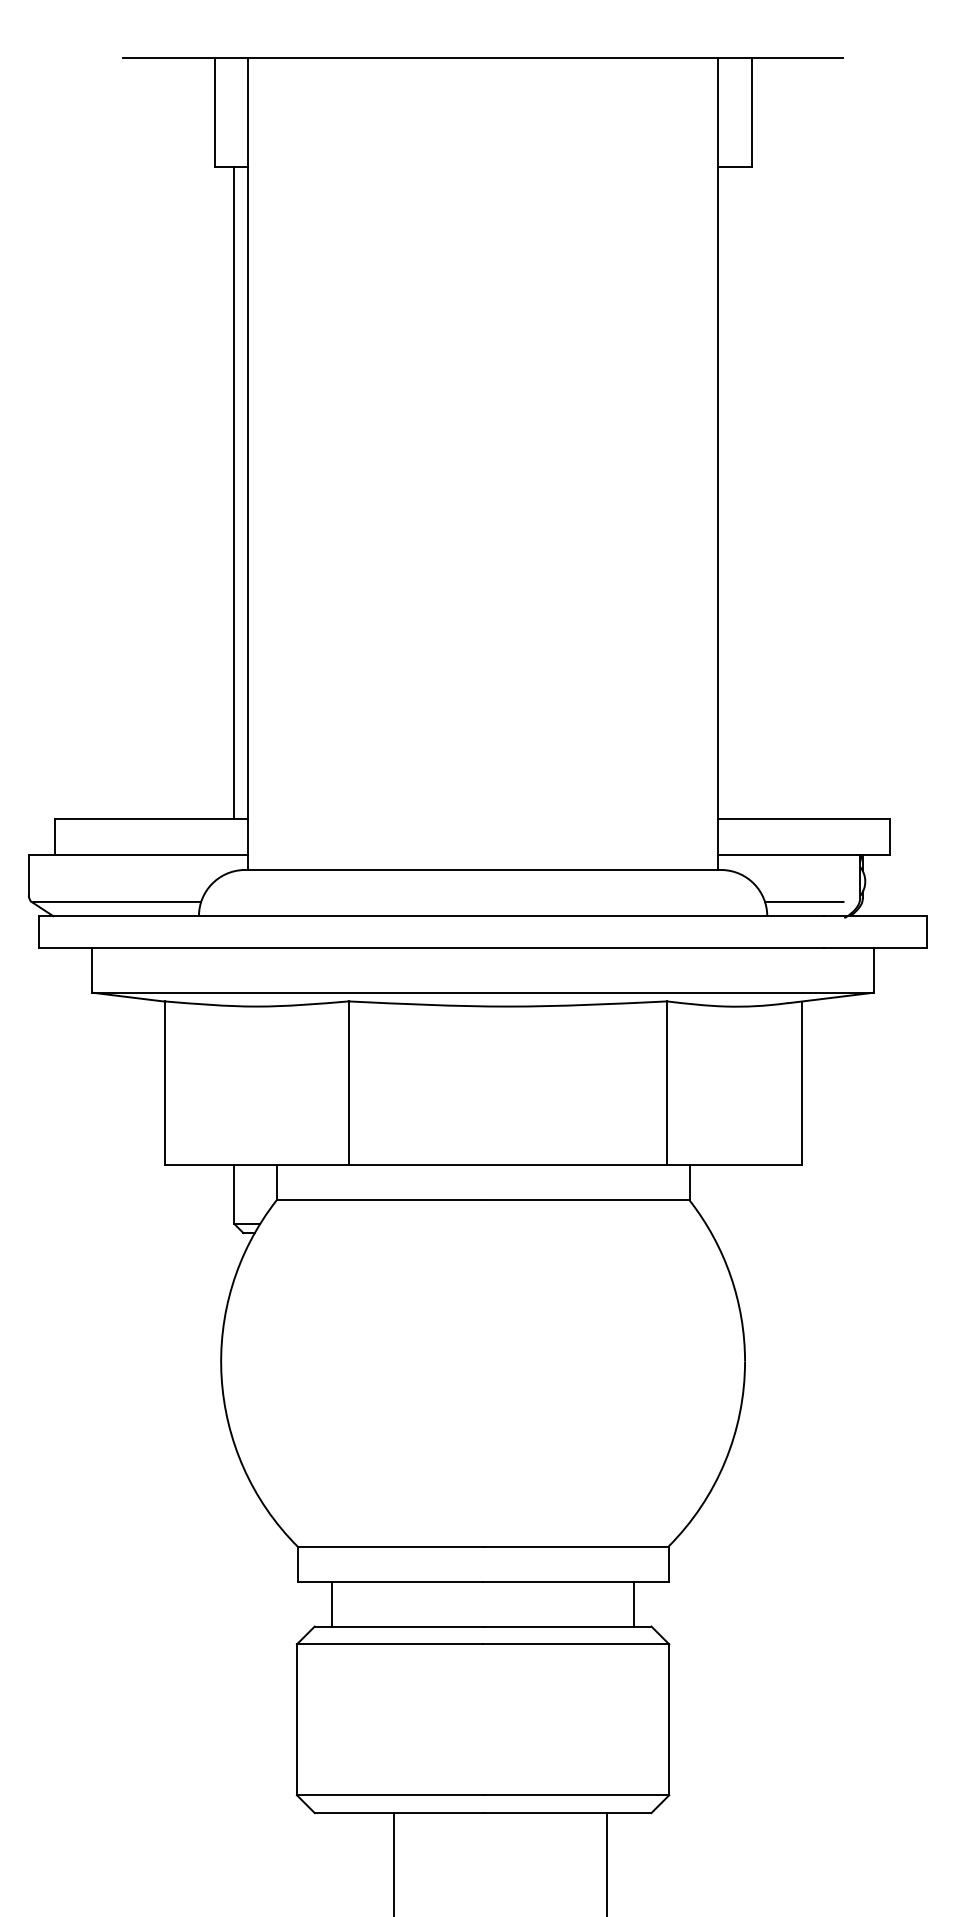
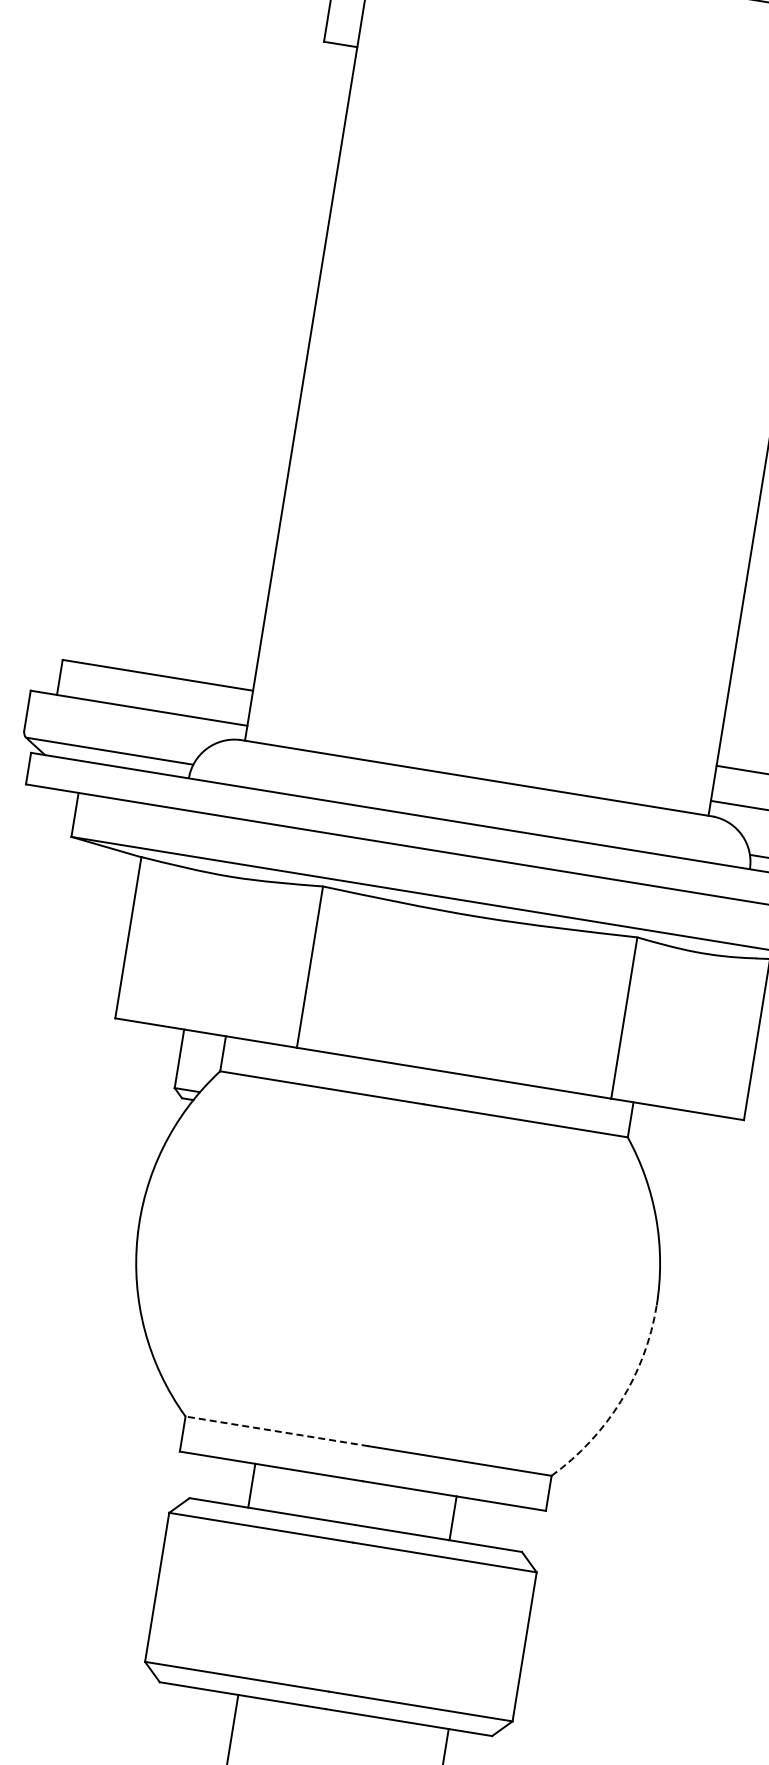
line: (234, 493) -> (291, 366), removed
arc: (725, 1461) -> (621, 1400), solid -> dashed
line: (390, 1546) -> (277, 1431), solid -> dashed
line: (332, 1604) -> (252, 1485), moved
line: (634, 1604) -> (453, 1518), moved

